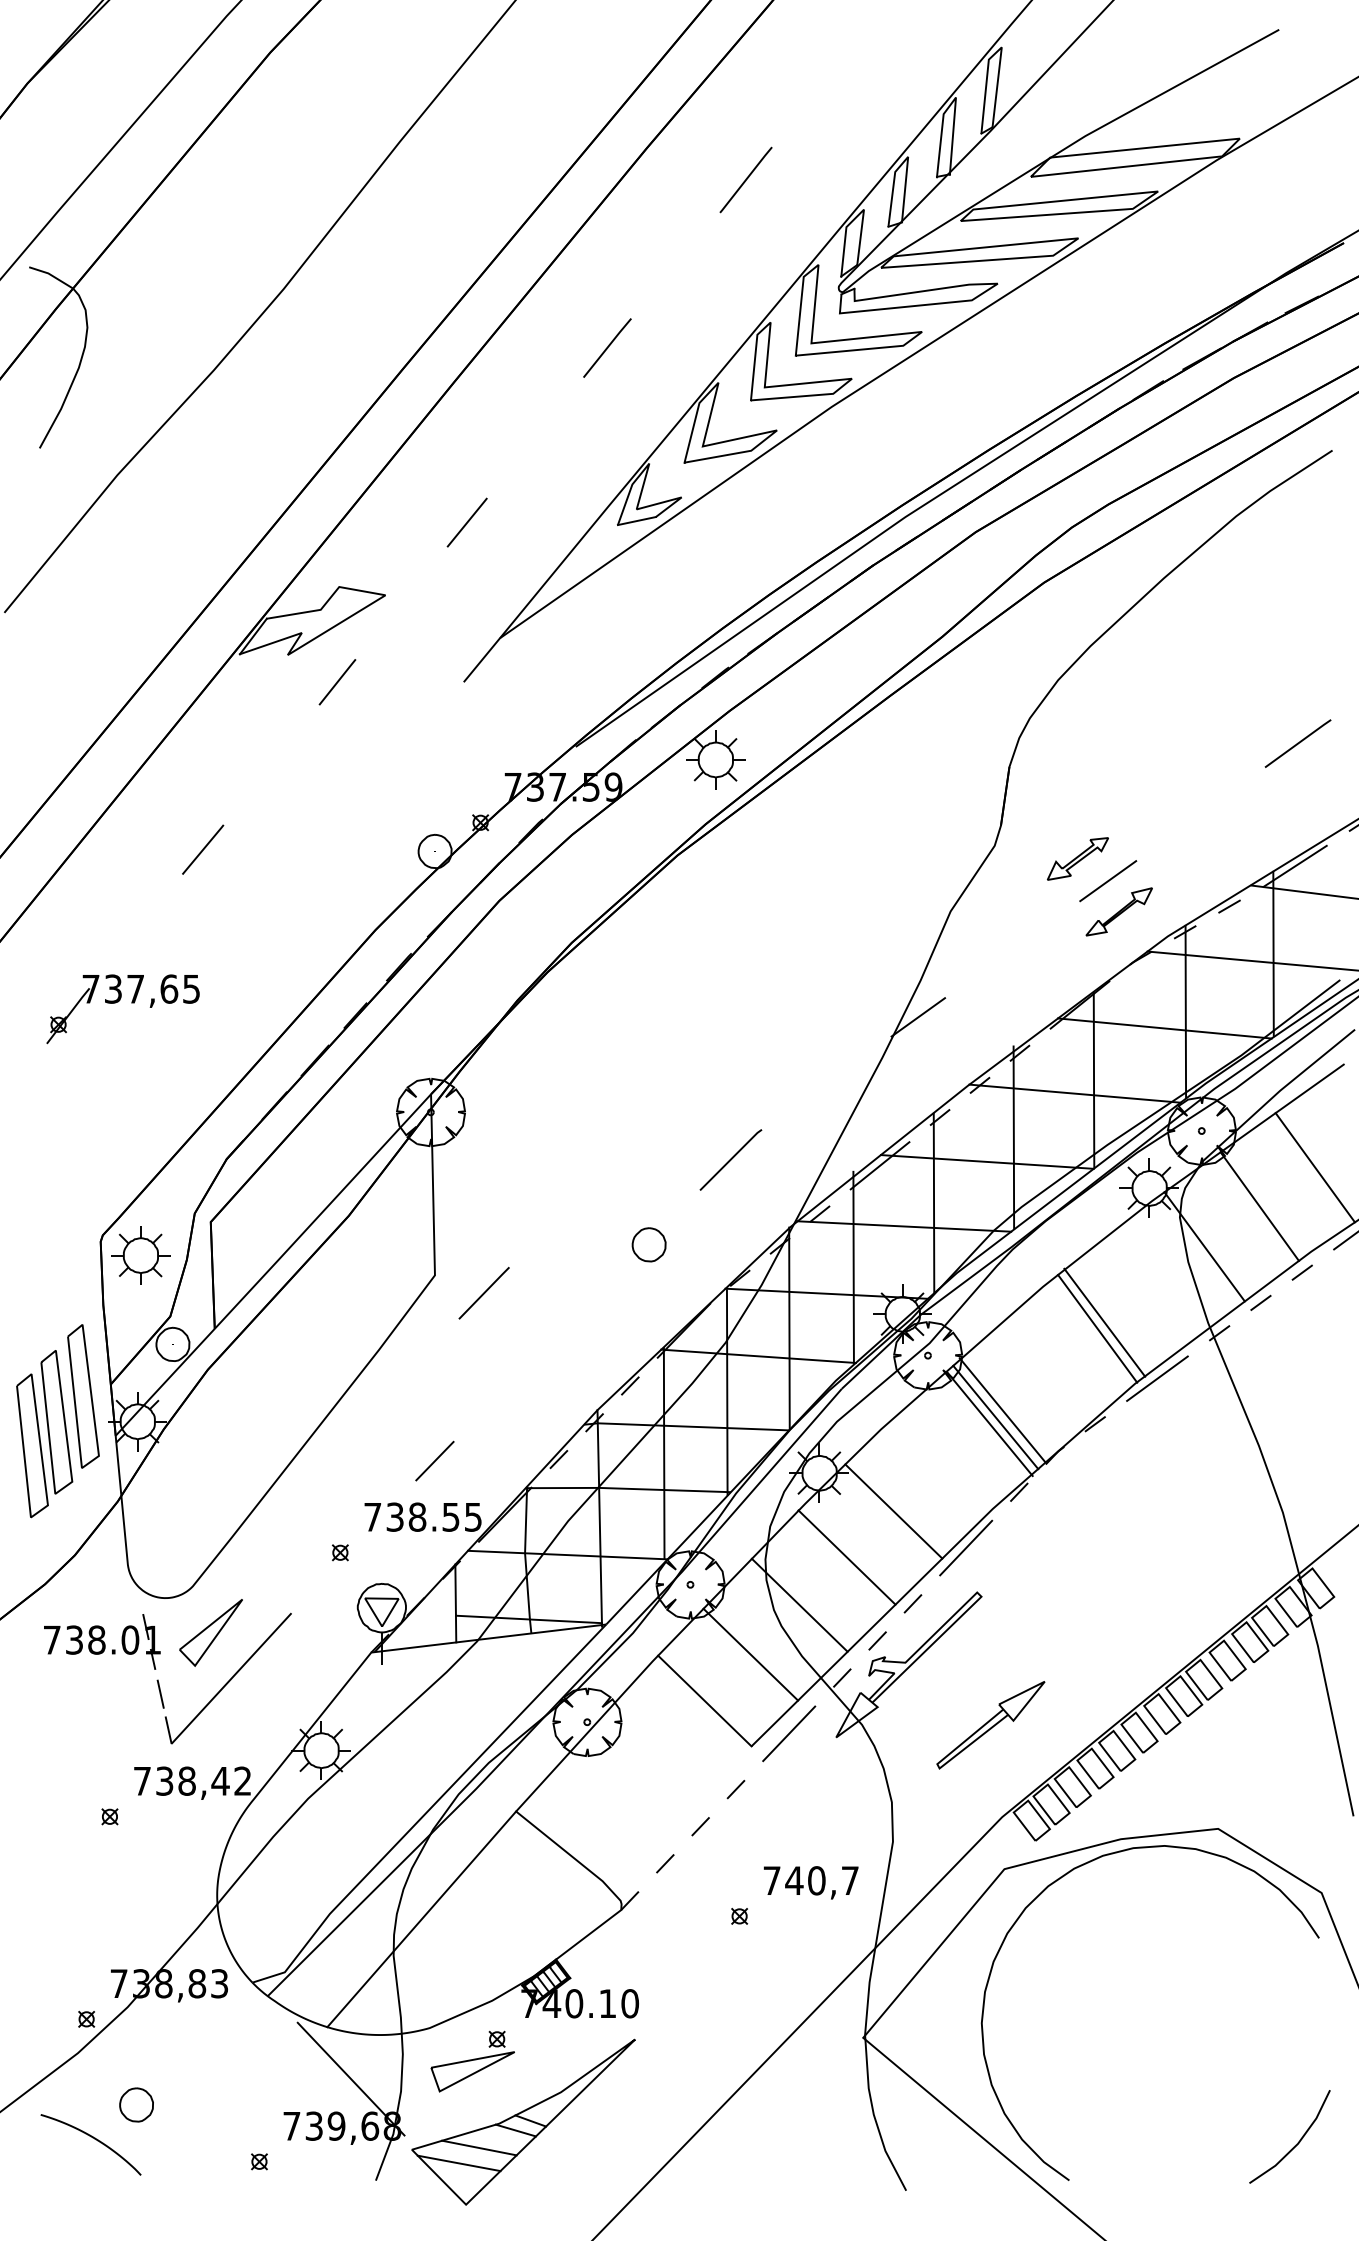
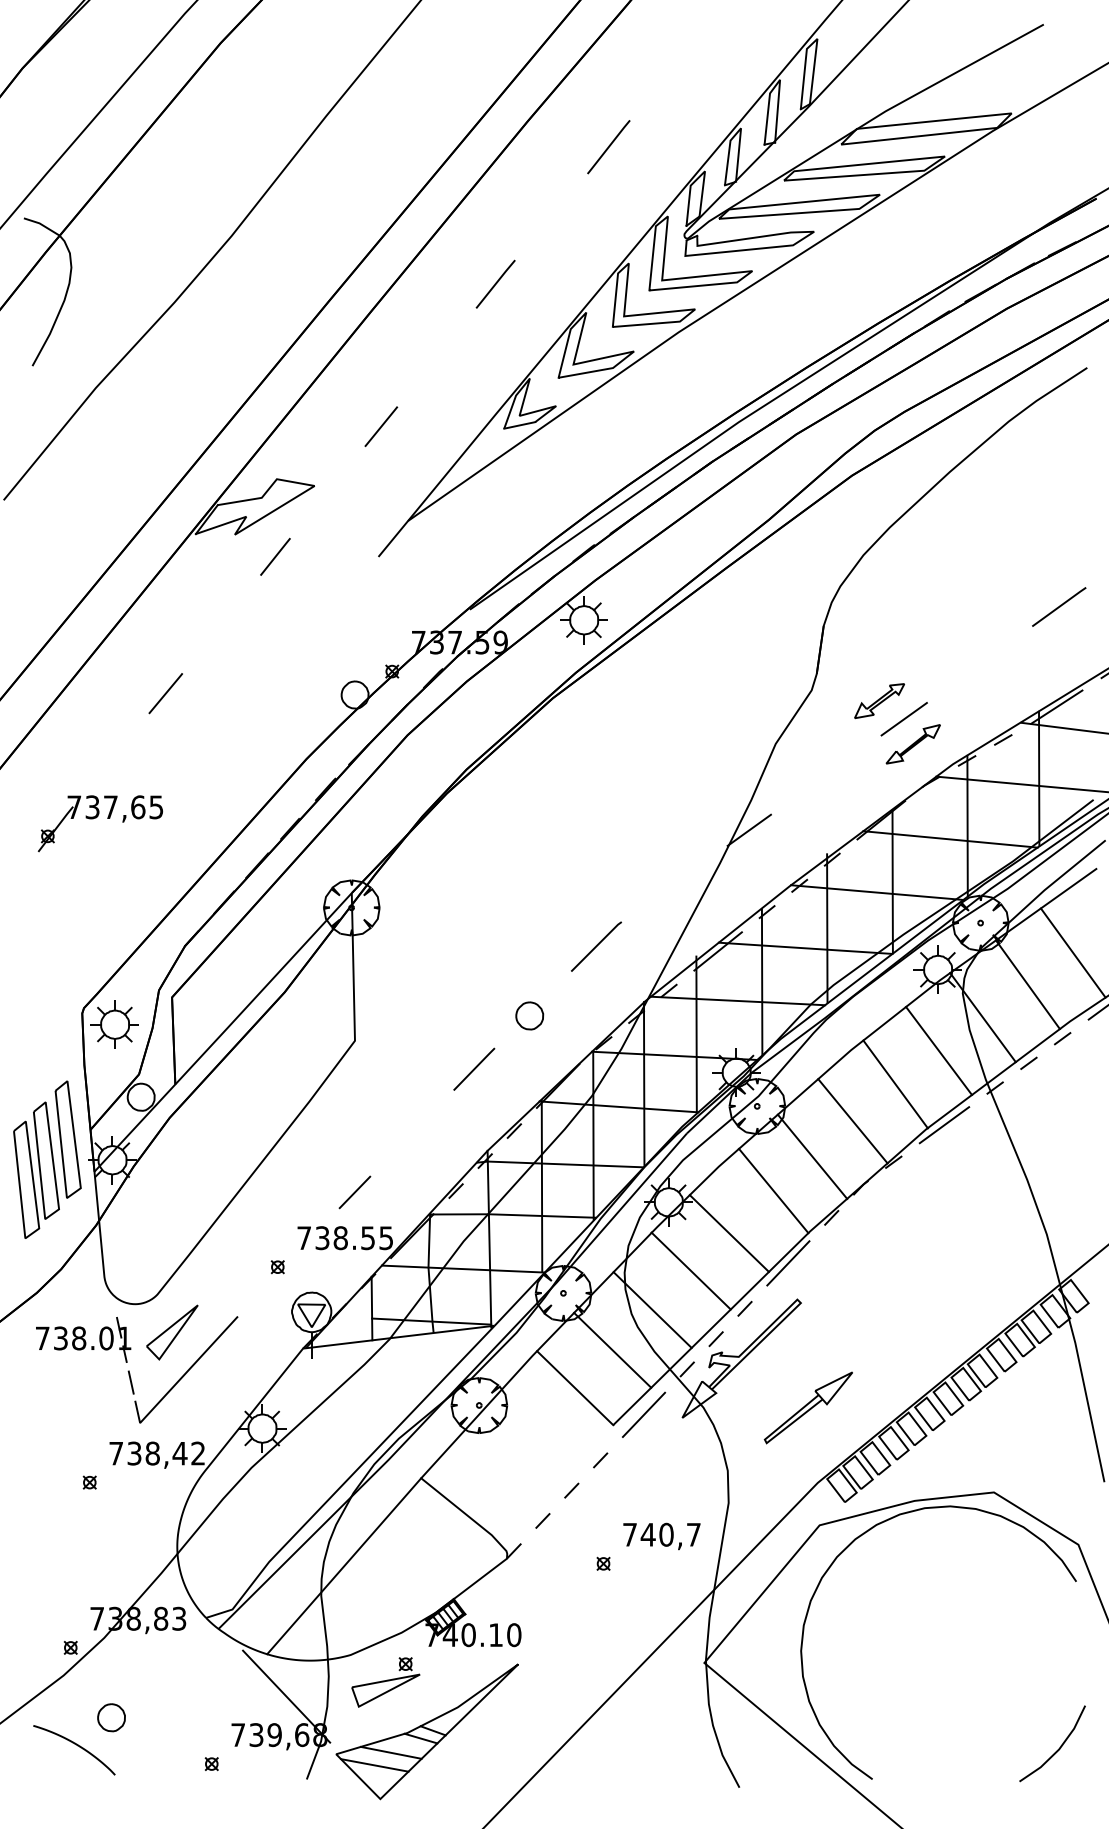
line: (483, 1293) -> (473, 1069), moved
line: (1104, 1322) -> (938, 1050), moved
line: (1001, 1409) -> (852, 1120), moved
line: (989, 1424) -> (773, 1191), moved

